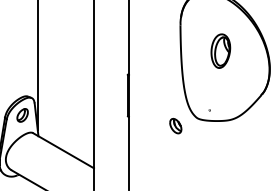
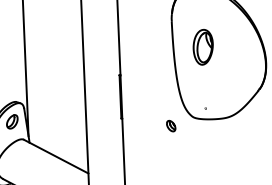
part: (220, 50) -> (202, 46), moved
part: (175, 125) -> (170, 125), size x0.71

